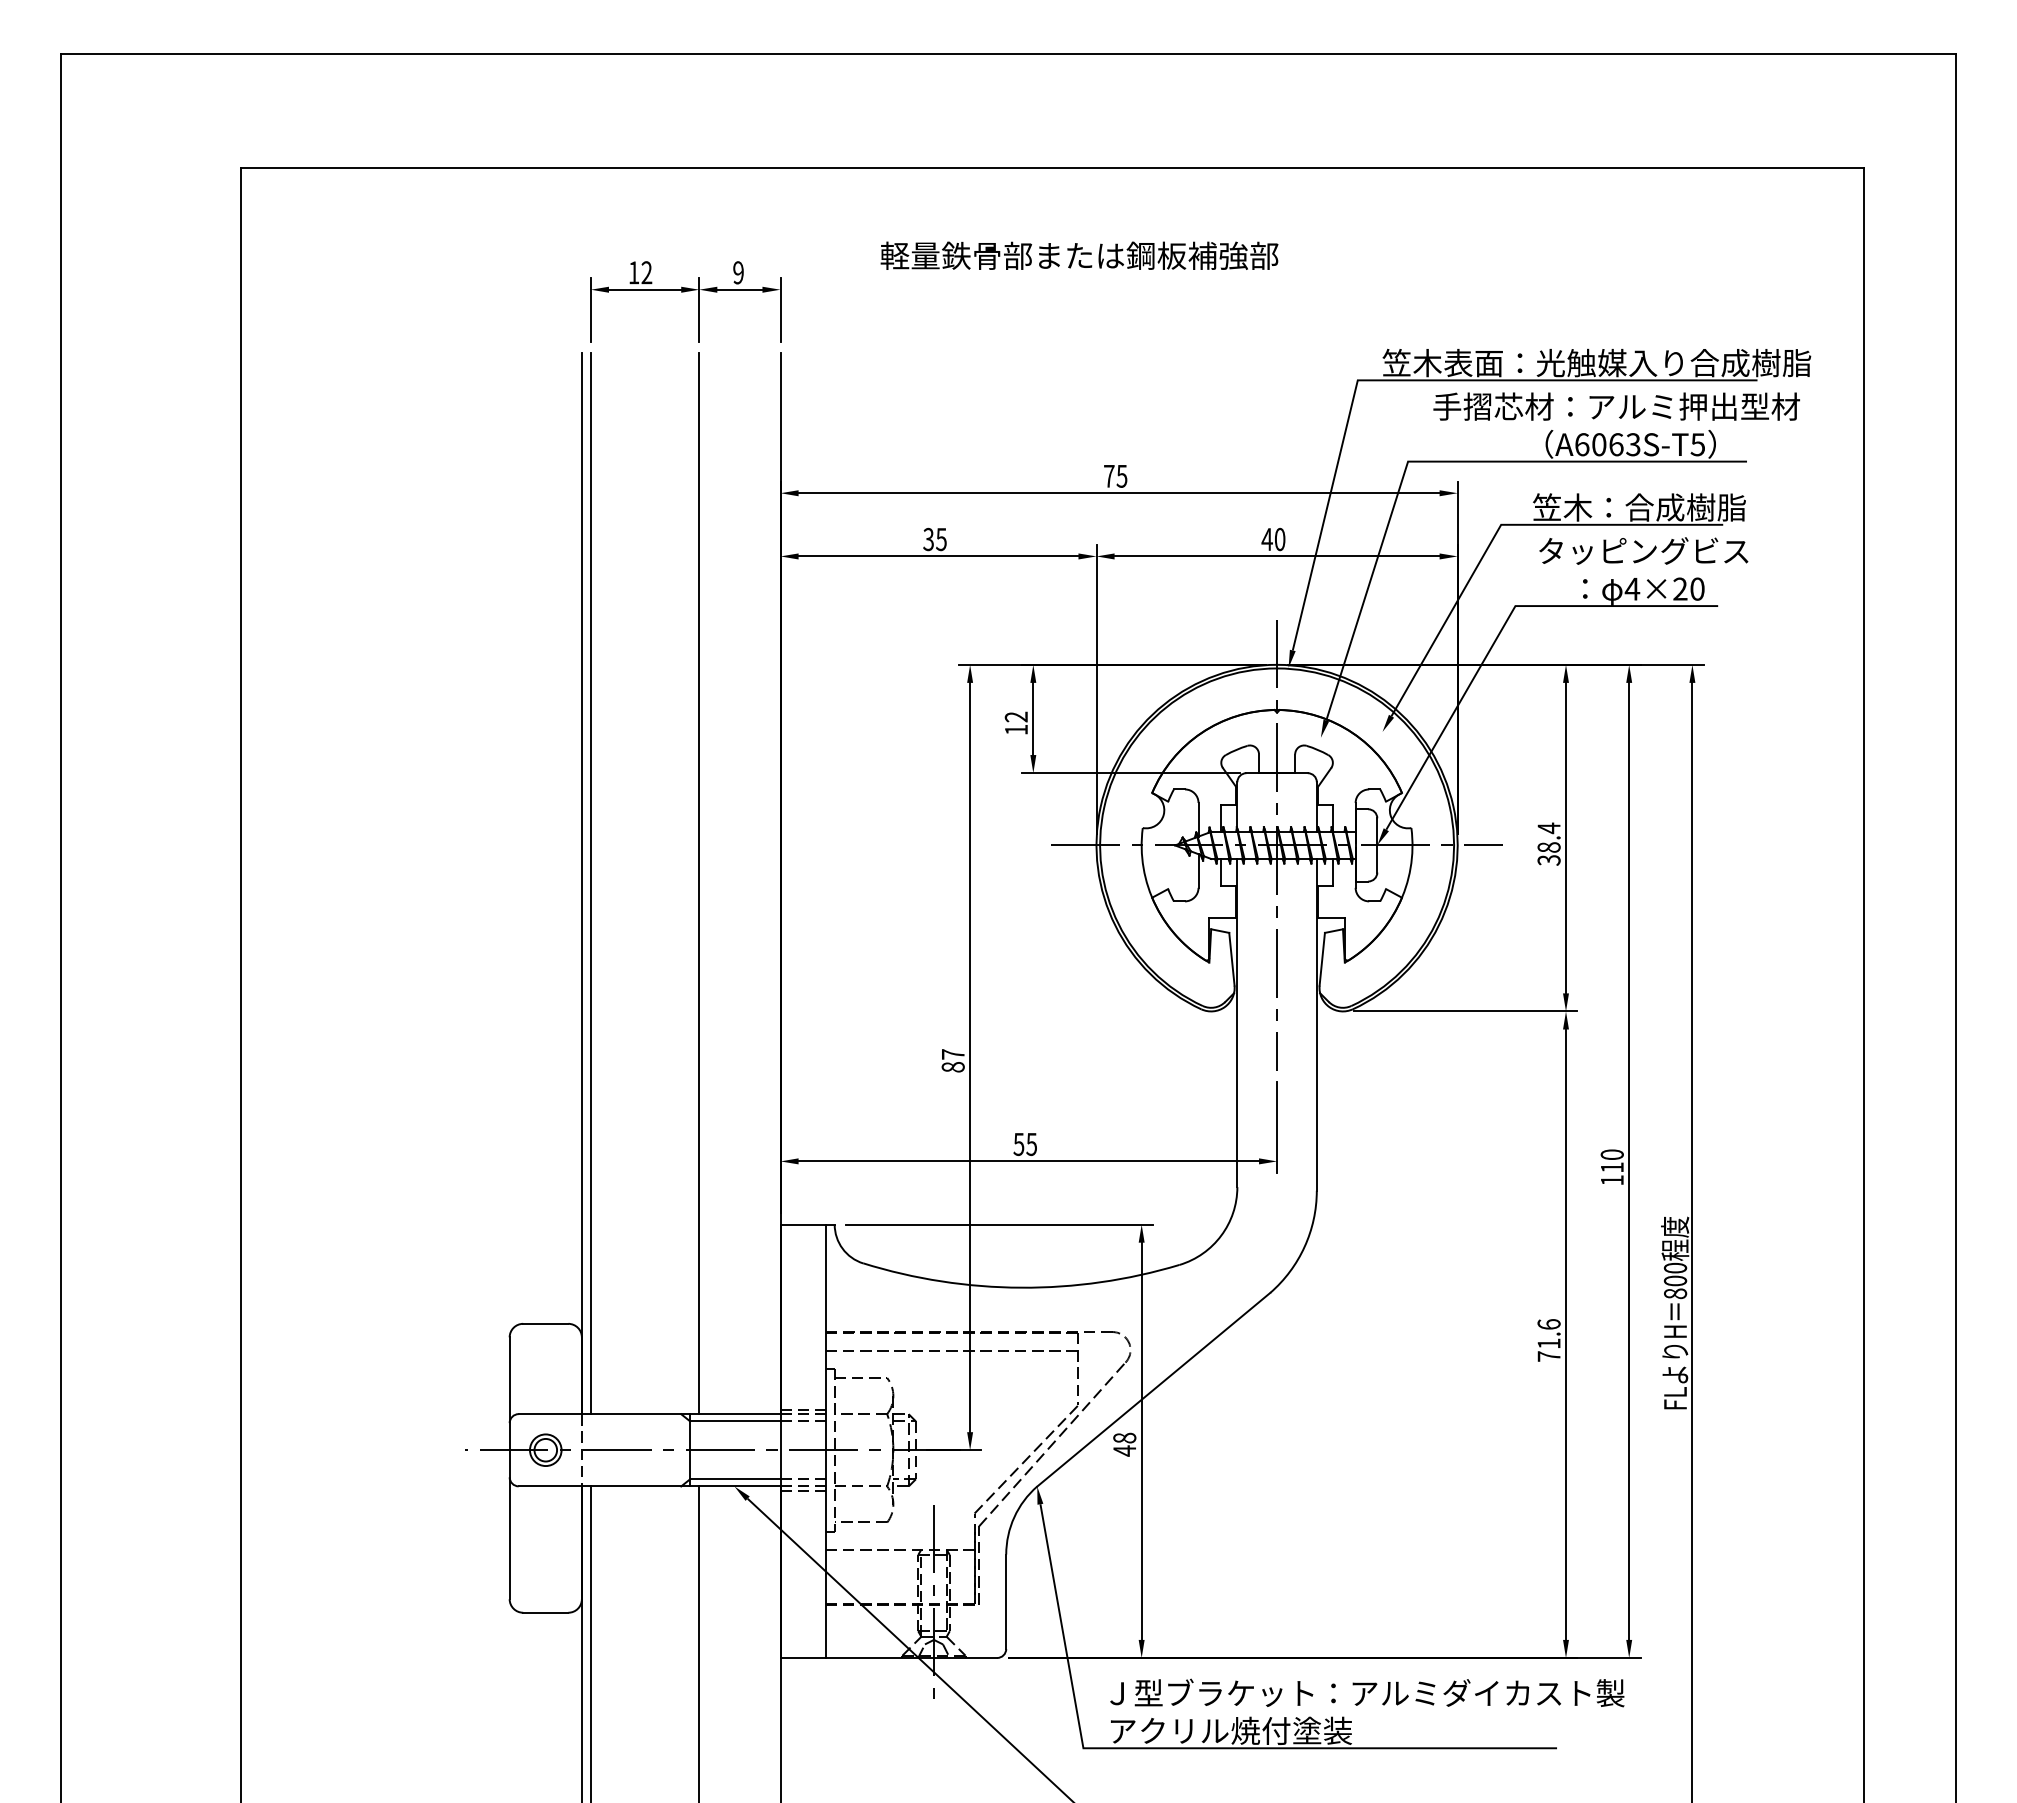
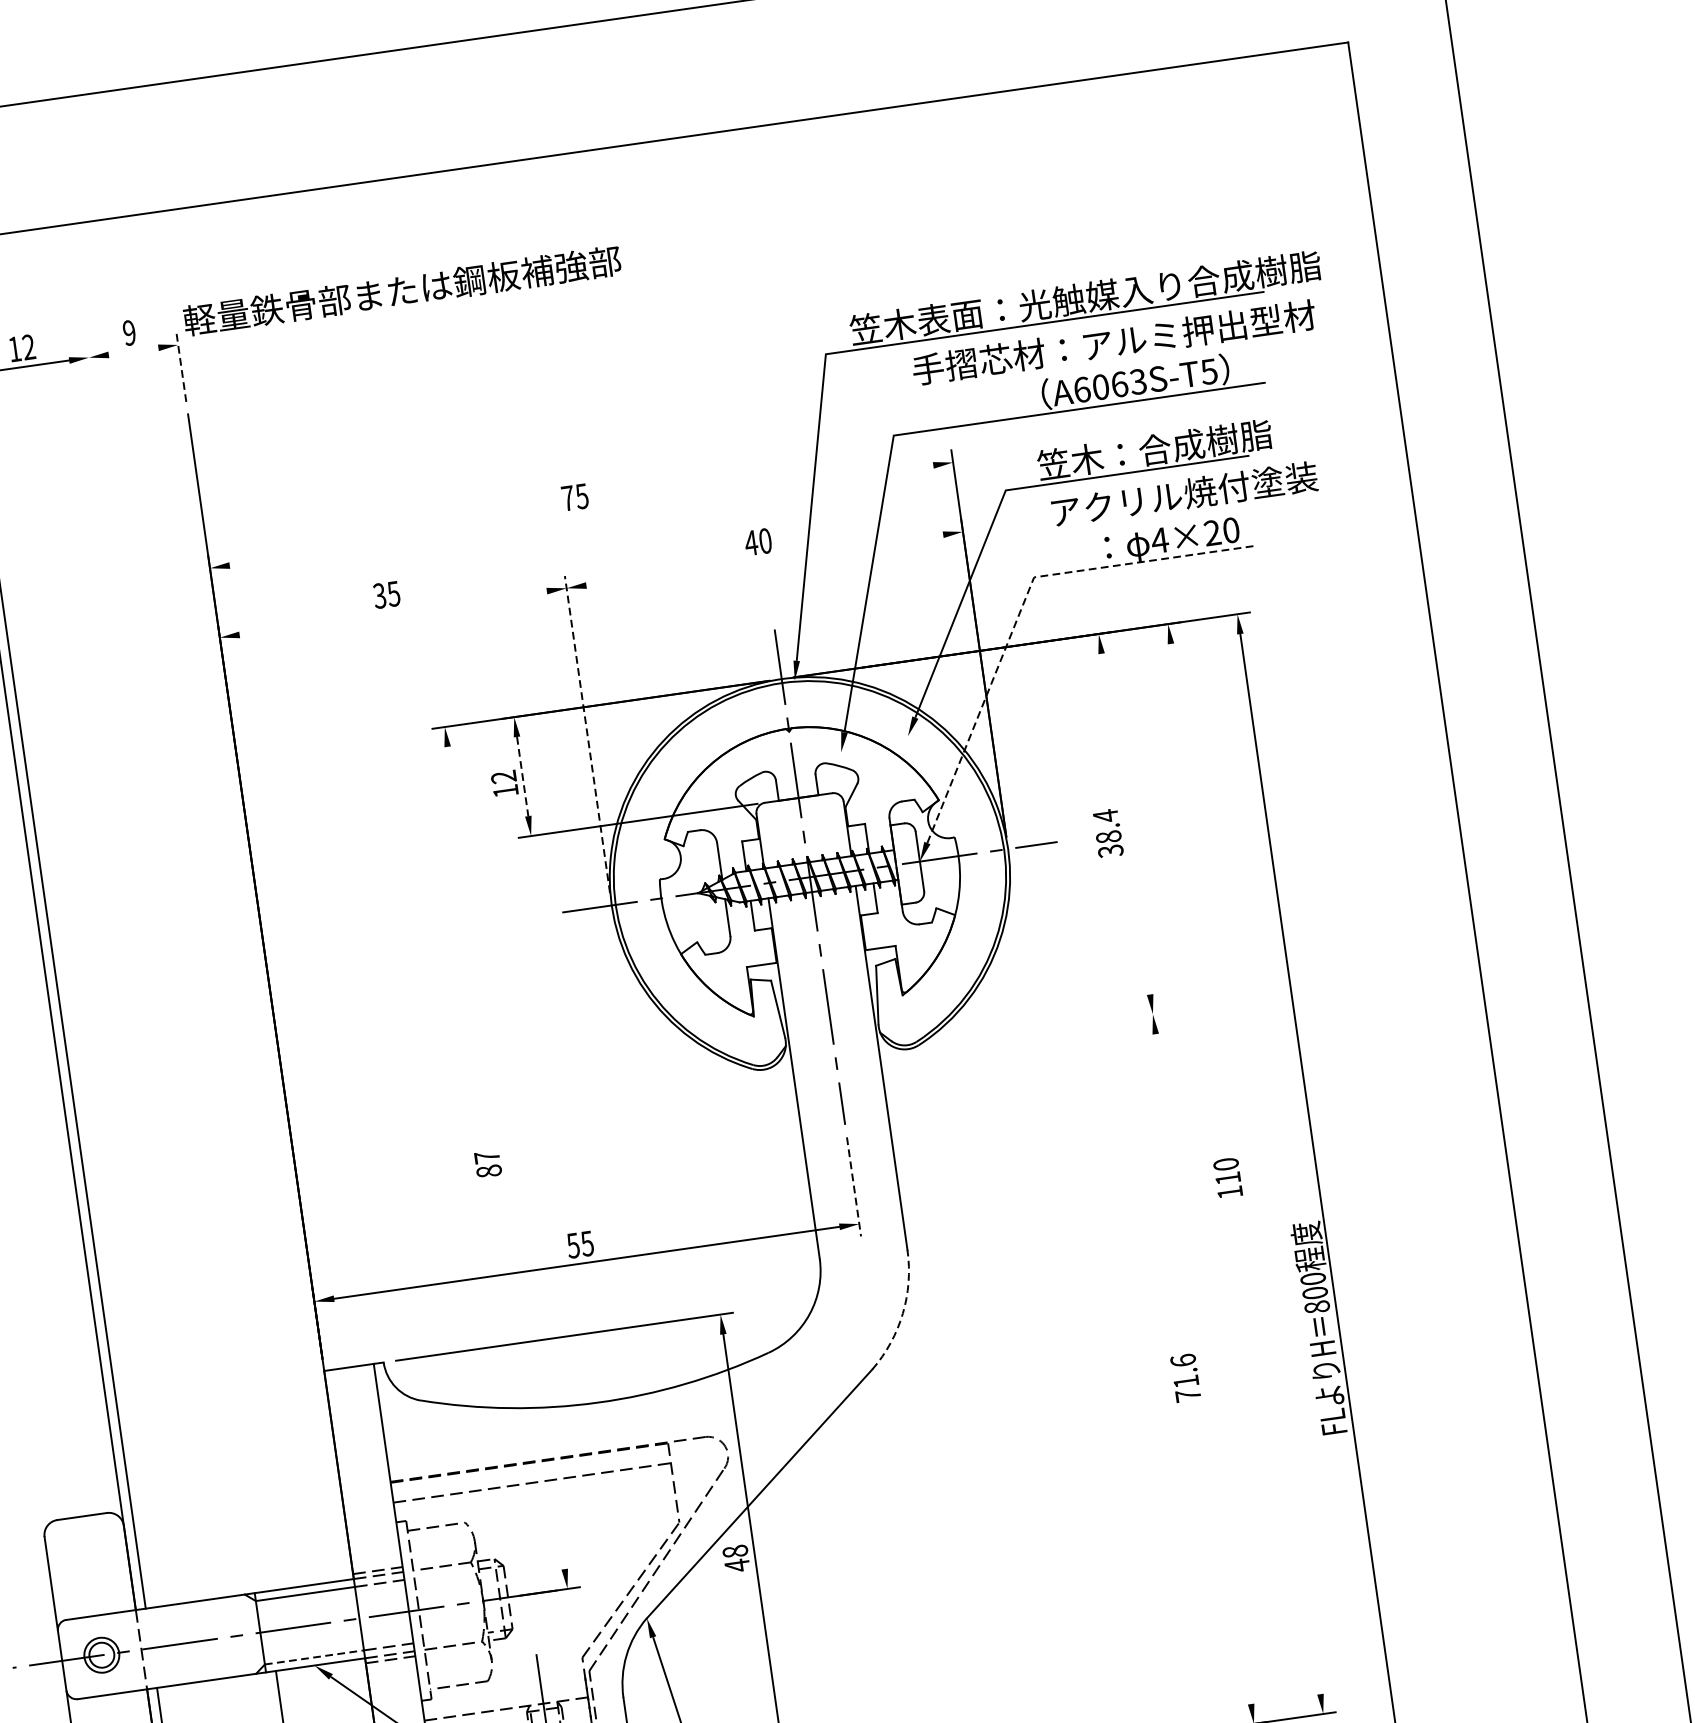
text: (1079, 255) -> (402, 290), moved
line: (739, 289) -> (133, 351), removed
line: (699, 309) -> (92, 379), removed
line: (780, 310) -> (181, 367), solid -> dashed
line: (1118, 493) -> (580, 515), removed
text: (1659, 551) -> (1183, 494), タッピングビス -> アクリル焼付塗装
line: (938, 556) -> (393, 613), removed
line: (1276, 556) -> (764, 560), removed
line: (1501, 629) -> (1022, 605), solid -> dashed
line: (1096, 689) -> (587, 734), solid -> dashed
line: (1033, 719) -> (522, 777), solid -> dashed
line: (1566, 837) -> (1126, 823), removed
line: (699, 883) -> (182, 1009), removed
line: (1465, 1011) -> (1042, 1030), removed
line: (970, 1057) -> (506, 1157), removed
line: (1277, 1128) -> (854, 1187), solid -> dashed
line: (1629, 1160) -> (1245, 1168), removed
arc: (1304, 1246) -> (902, 1313), solid -> dashed
line: (1566, 1334) -> (1203, 1368), removed
line: (735, 1479) -> (314, 1657), solid -> dashed

